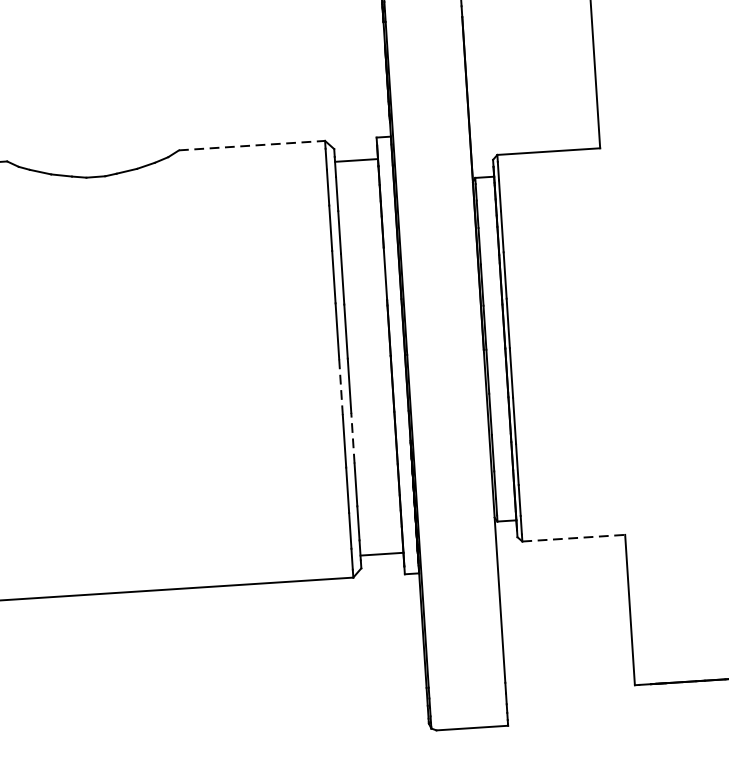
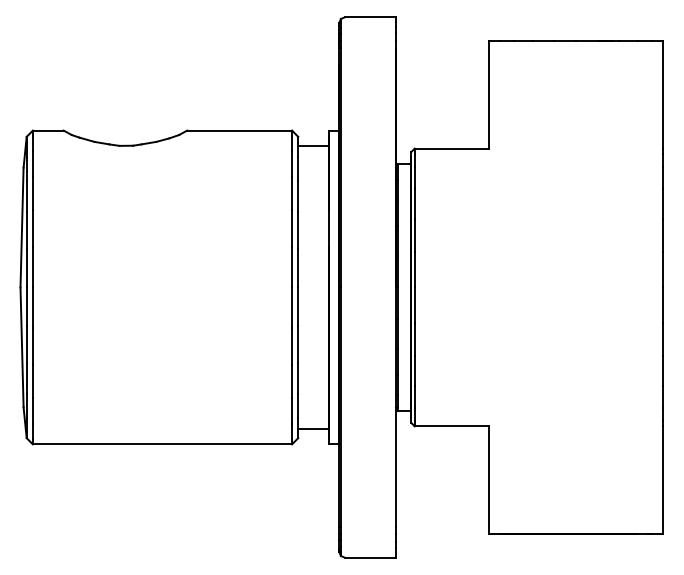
line: (253, 145) -> (240, 130), dashed -> solid
line: (341, 387) -> (292, 307), dashed -> solid
line: (353, 438) -> (298, 344), dashed -> solid
line: (573, 538) -> (451, 426), dashed -> solid

